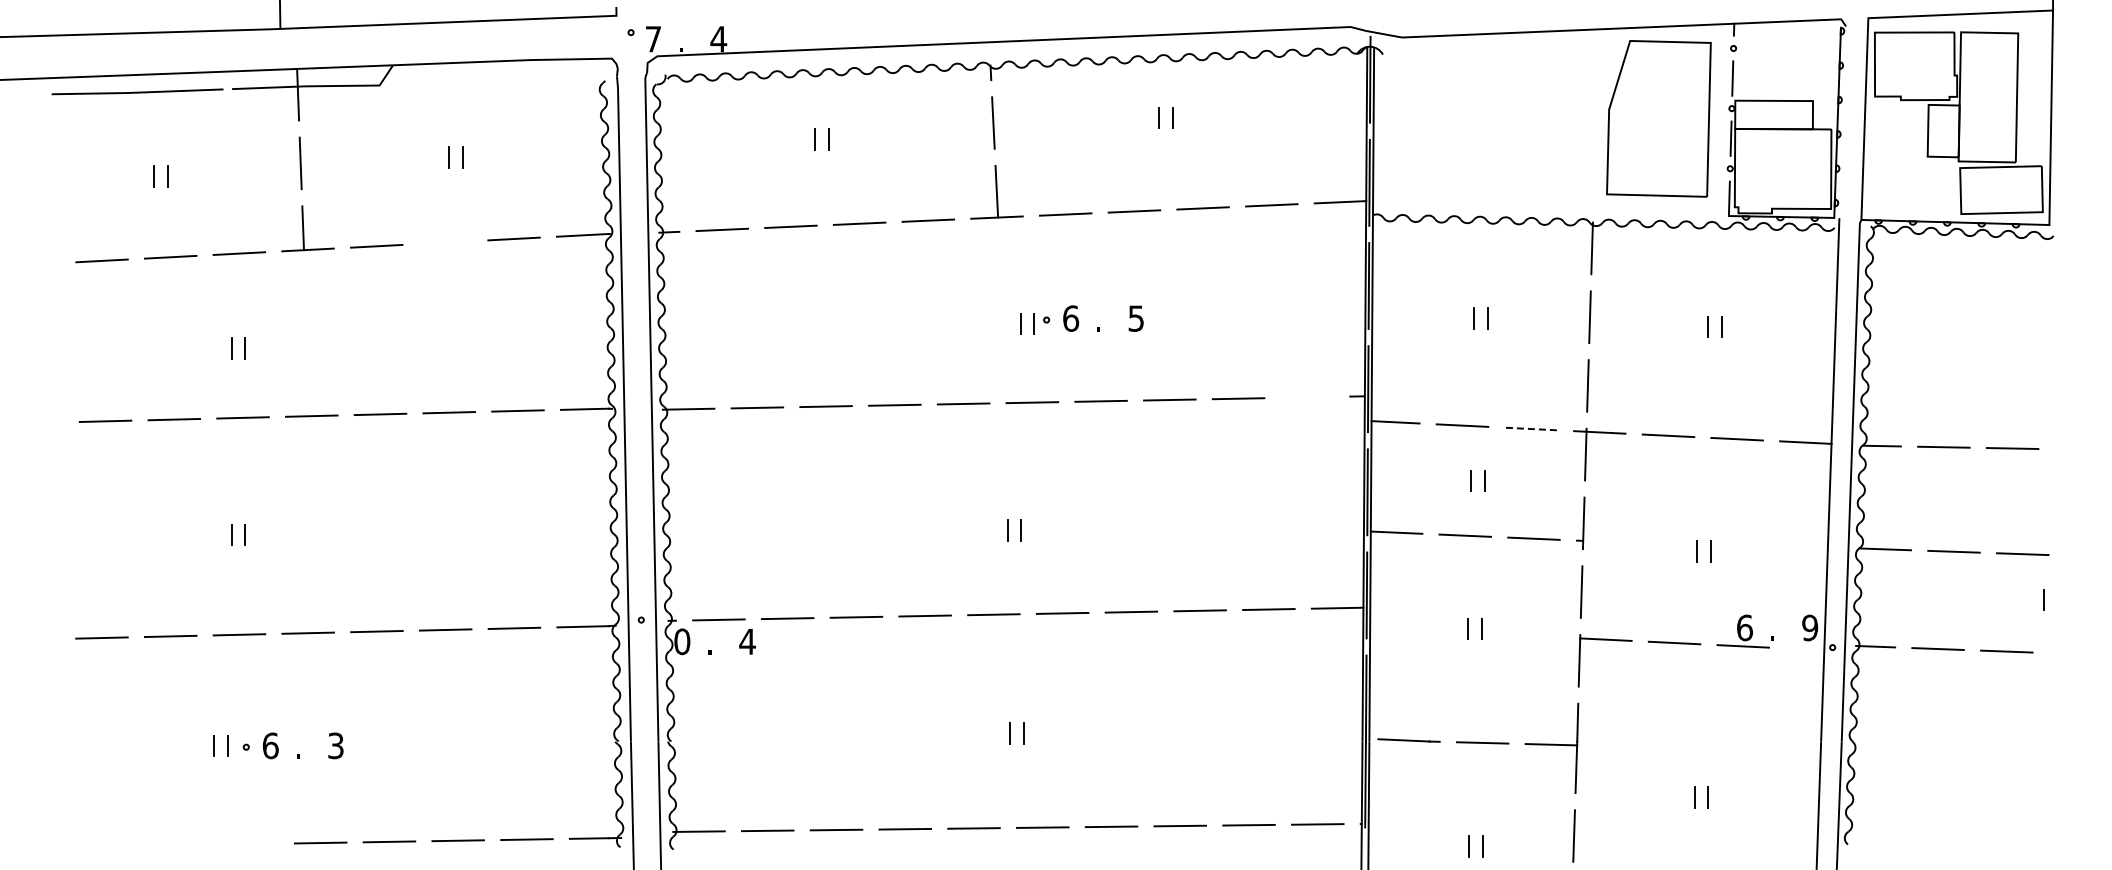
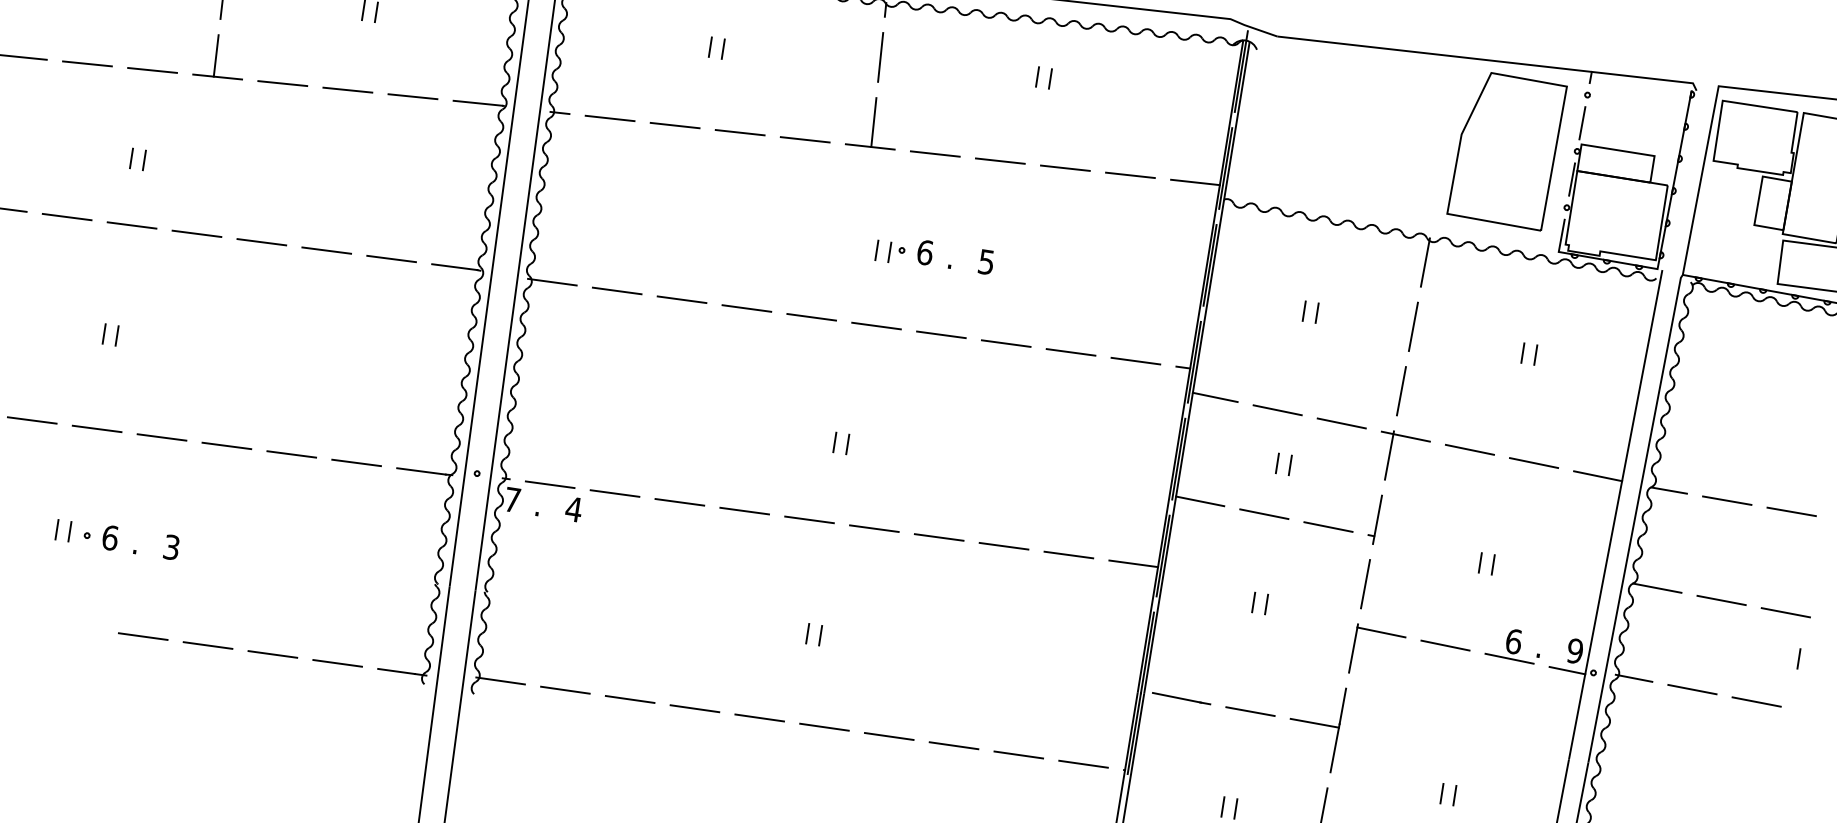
line: (445, 242) -> (348, 90), added
line: (1307, 396) -> (1136, 360), added
line: (1531, 429) -> (1342, 423), dashed -> solid
text: (682, 641) -> (512, 499), 0 -> 7
line: (1805, 649) -> (1567, 670), added

